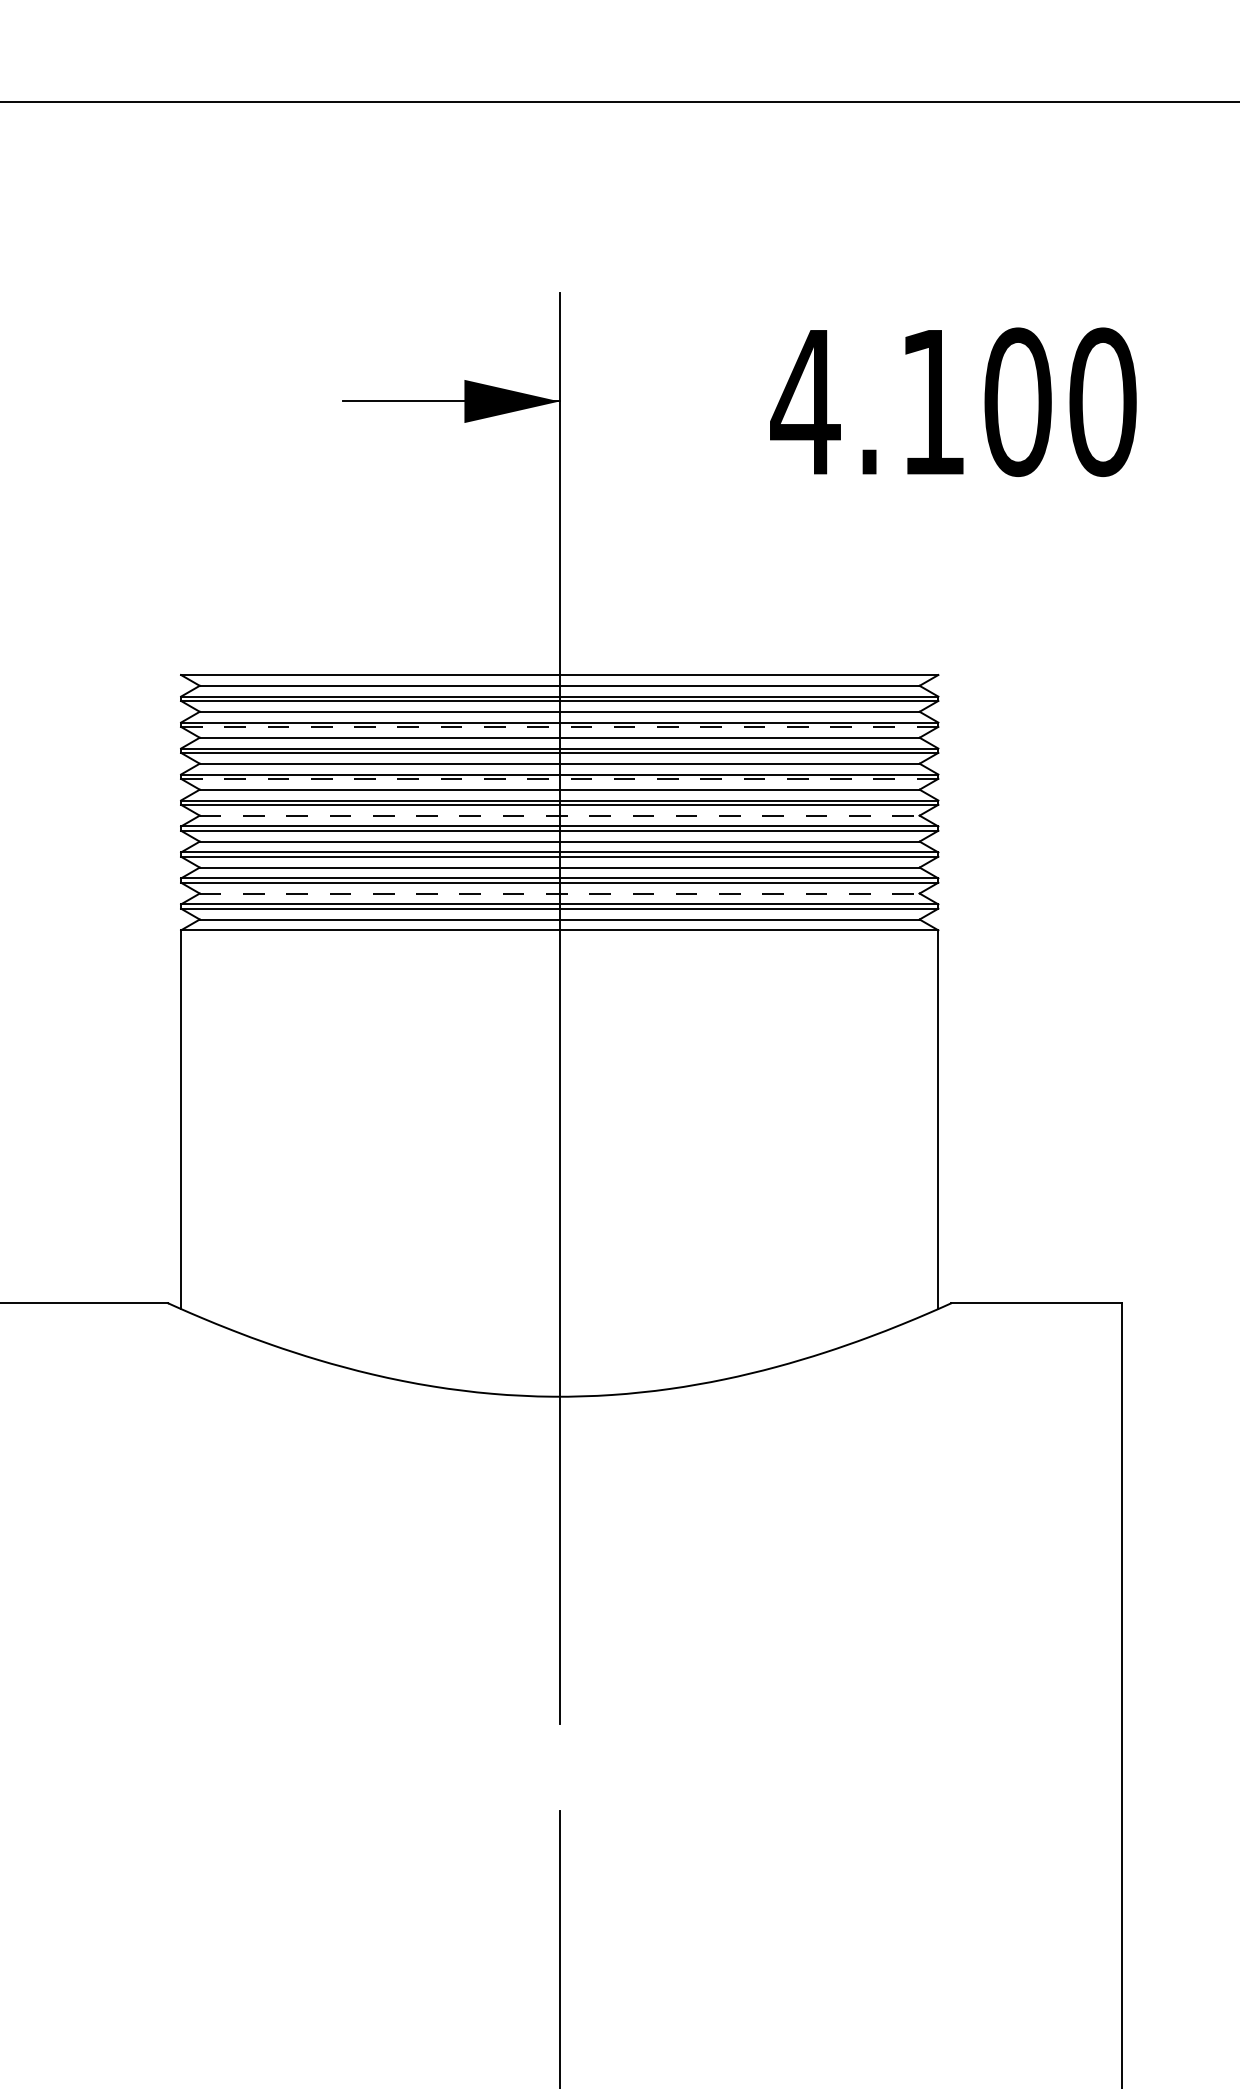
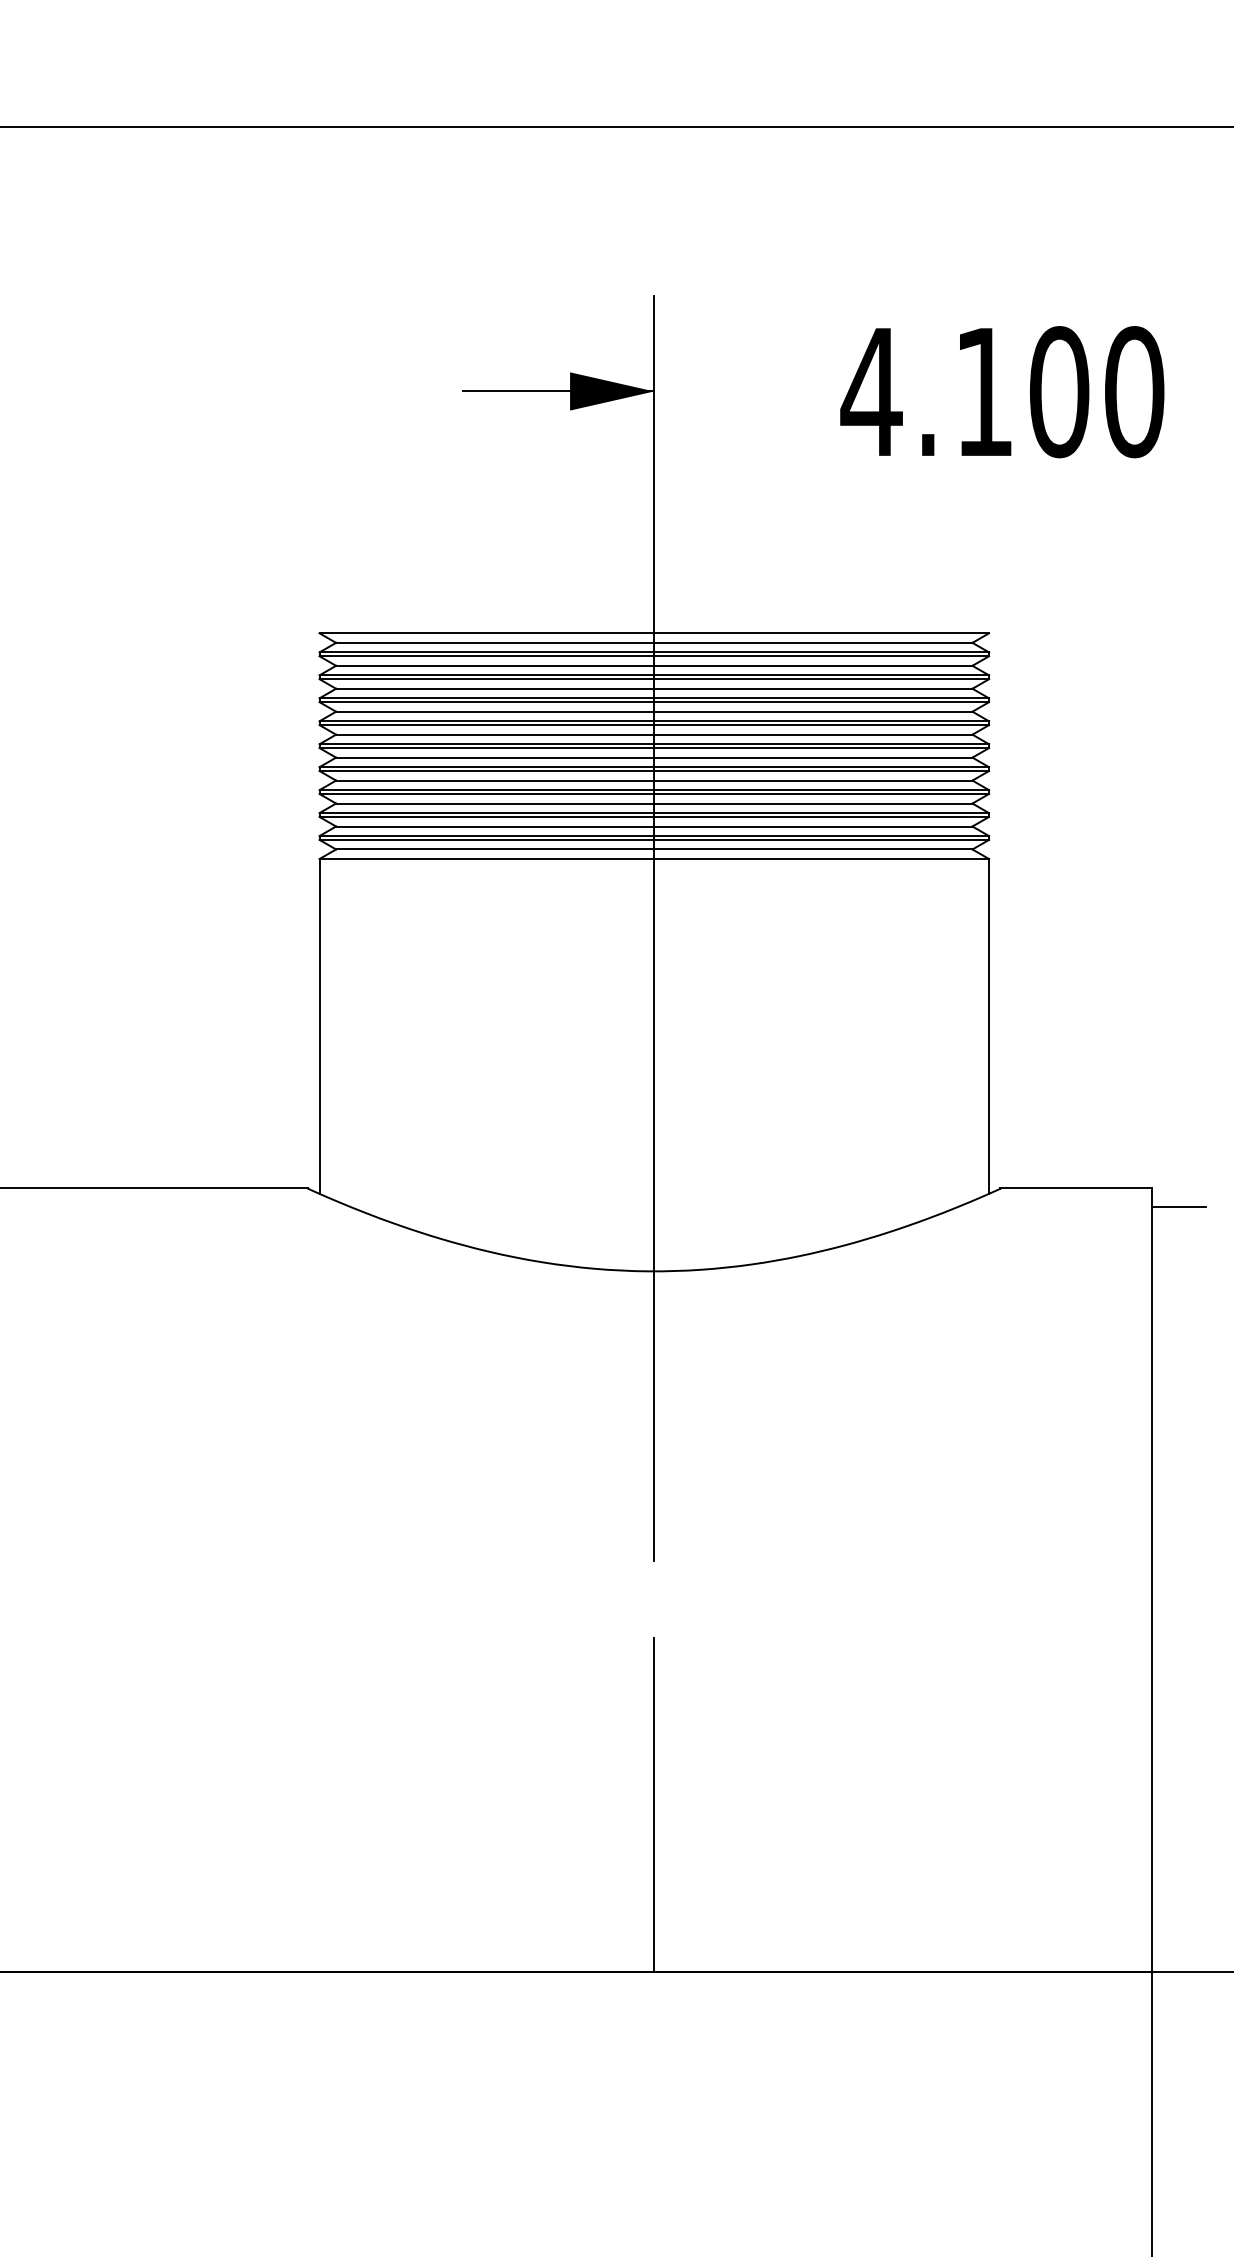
line: (559, 727) -> (654, 679), dashed -> solid
line: (559, 779) -> (654, 725), dashed -> solid
line: (559, 815) -> (654, 757), dashed -> solid
line: (559, 893) -> (654, 826), dashed -> solid
line: (1152, 1324) -> (1178, 1207), added

